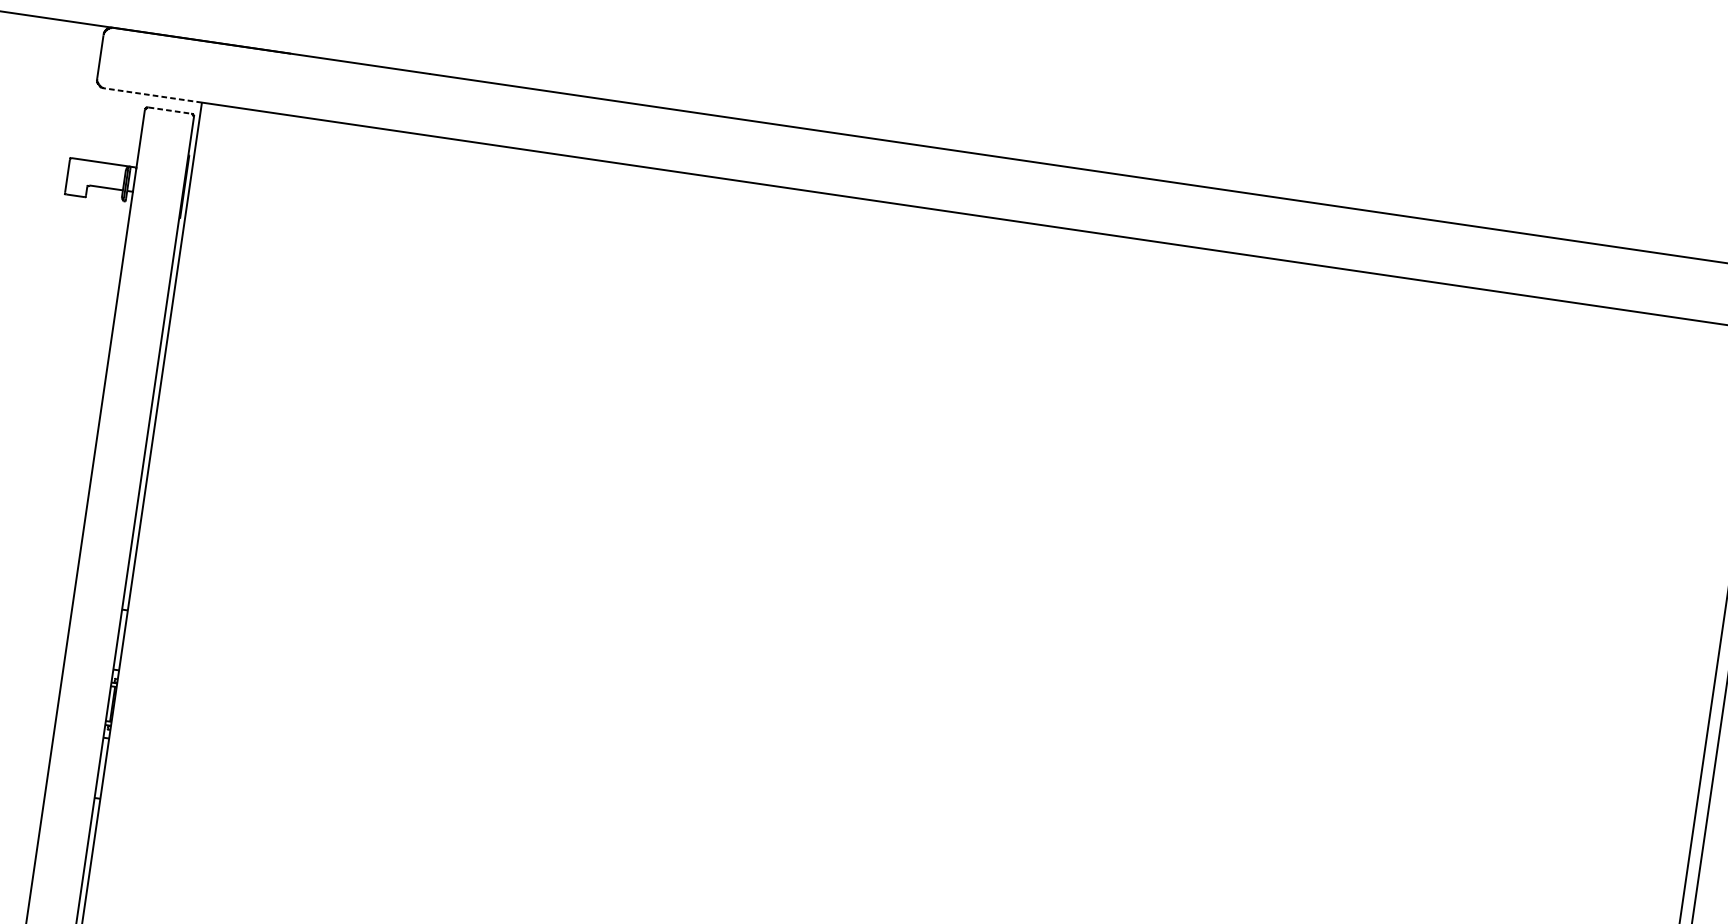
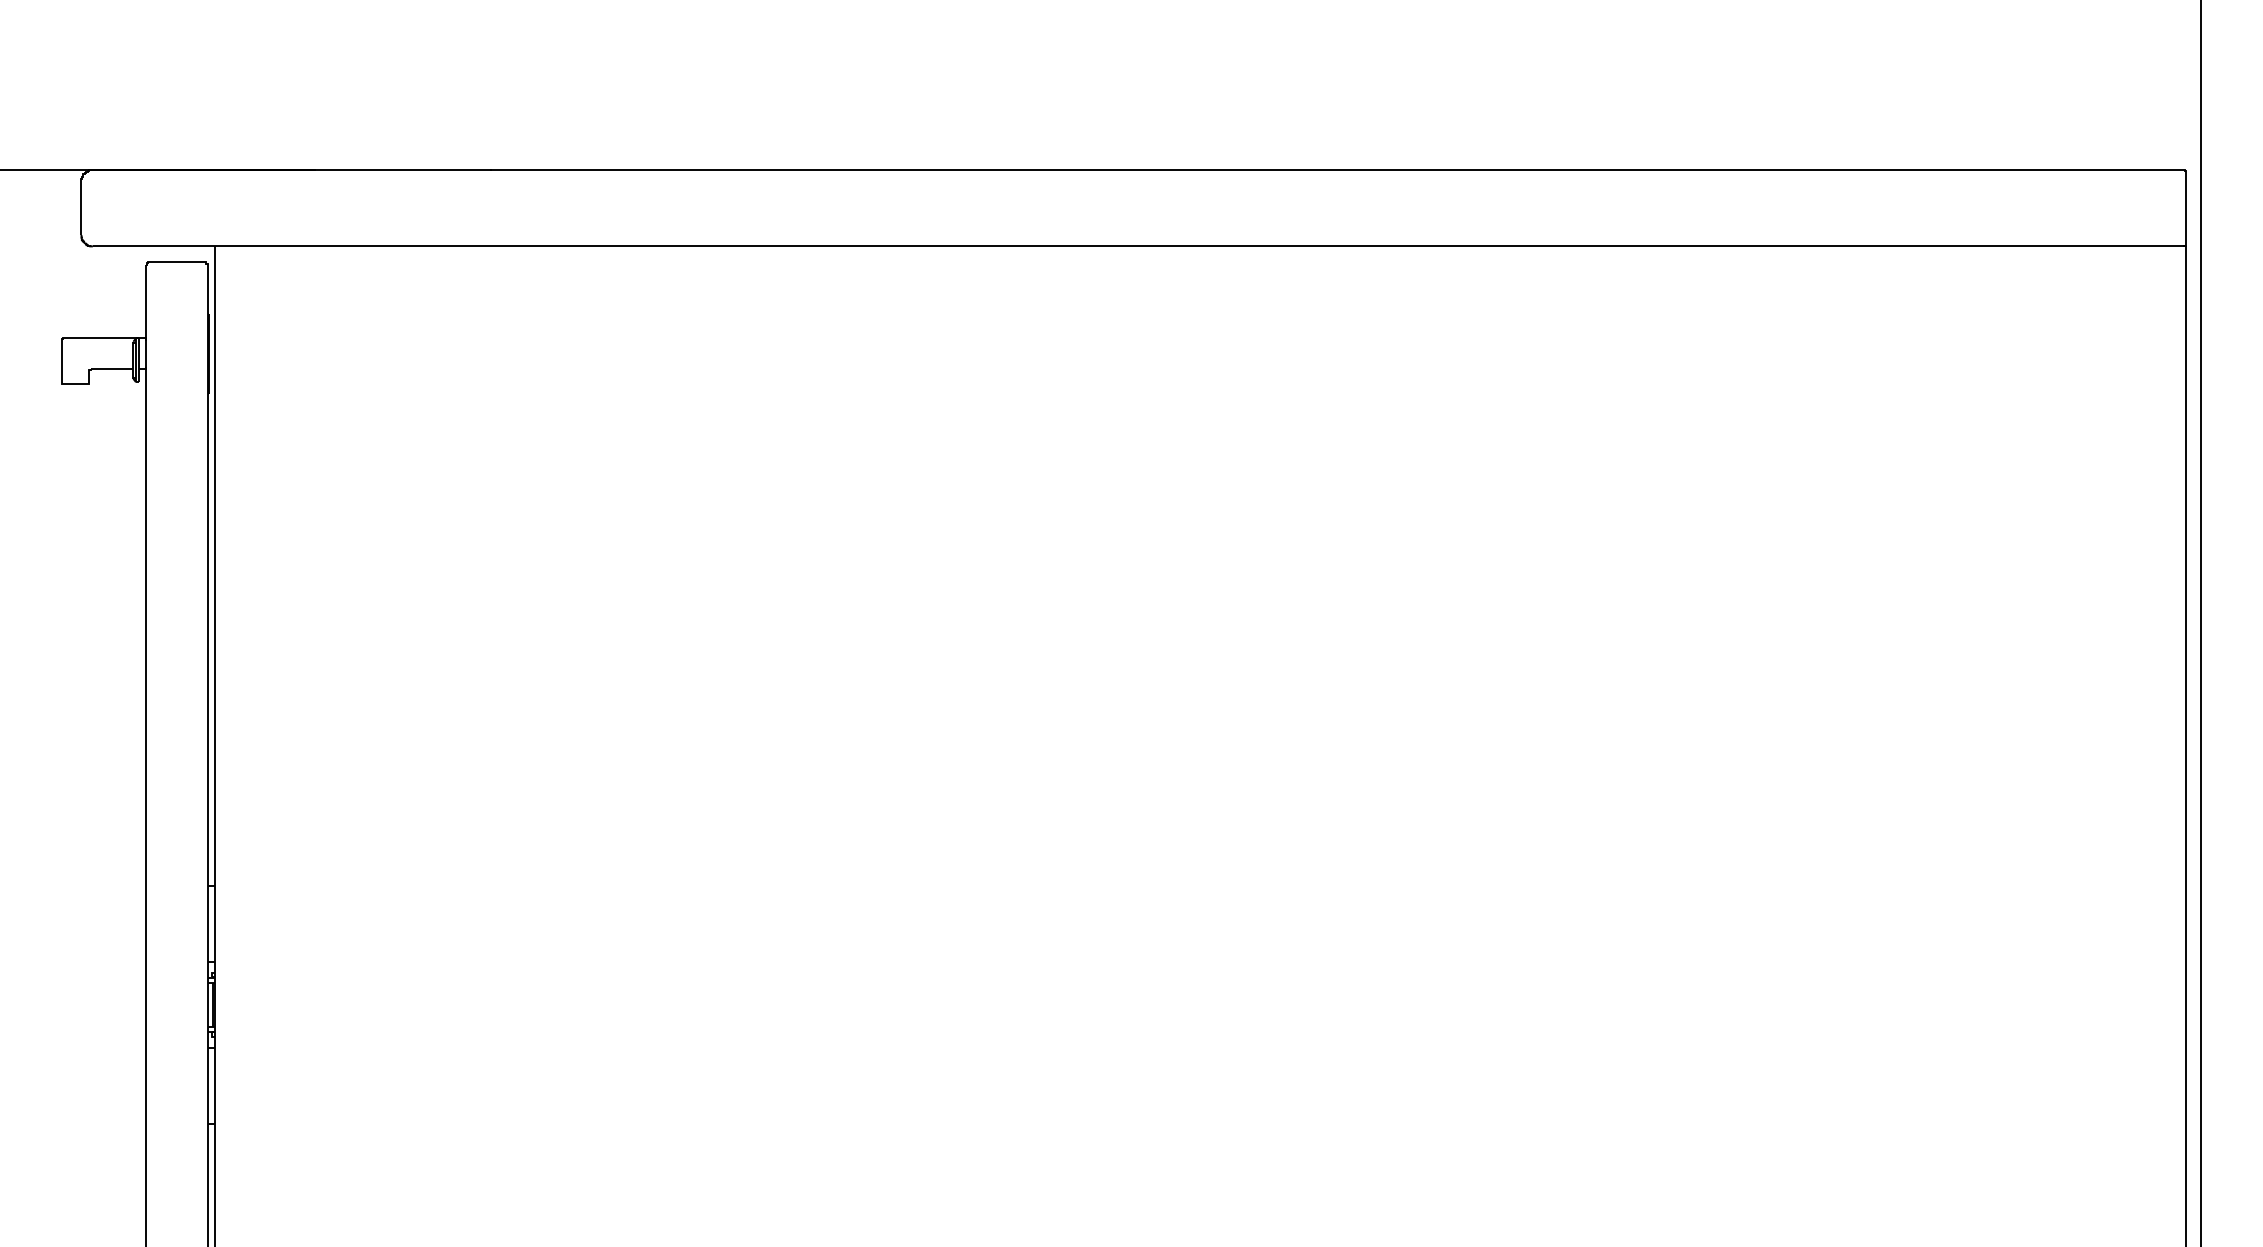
line: (153, 95) -> (153, 246), dashed -> solid
line: (169, 110) -> (176, 262), dashed -> solid

